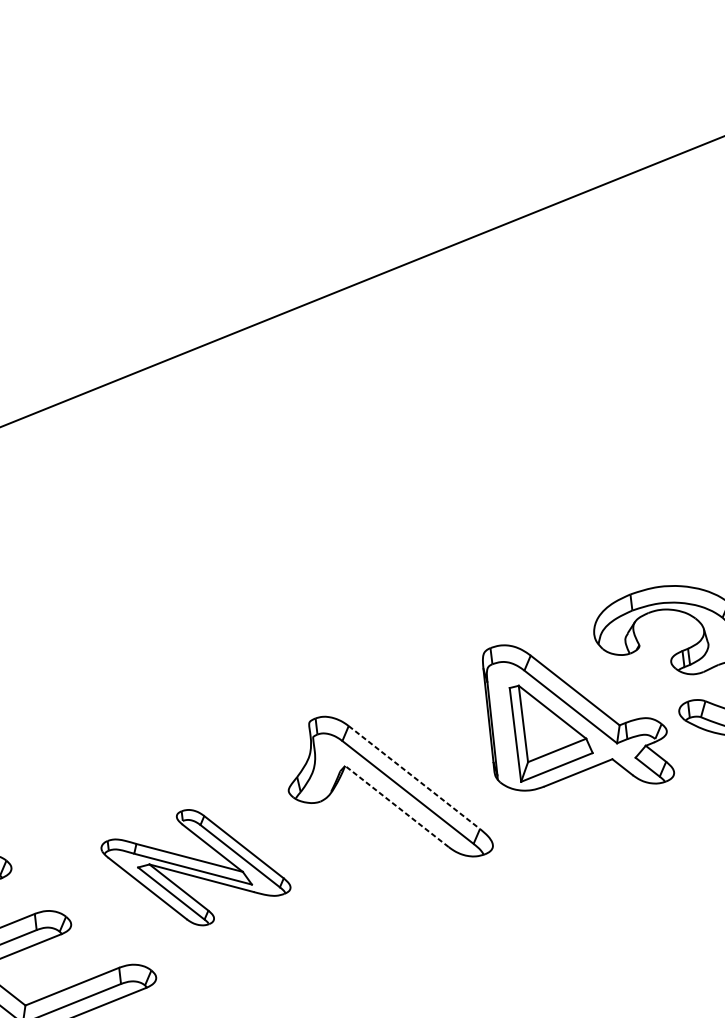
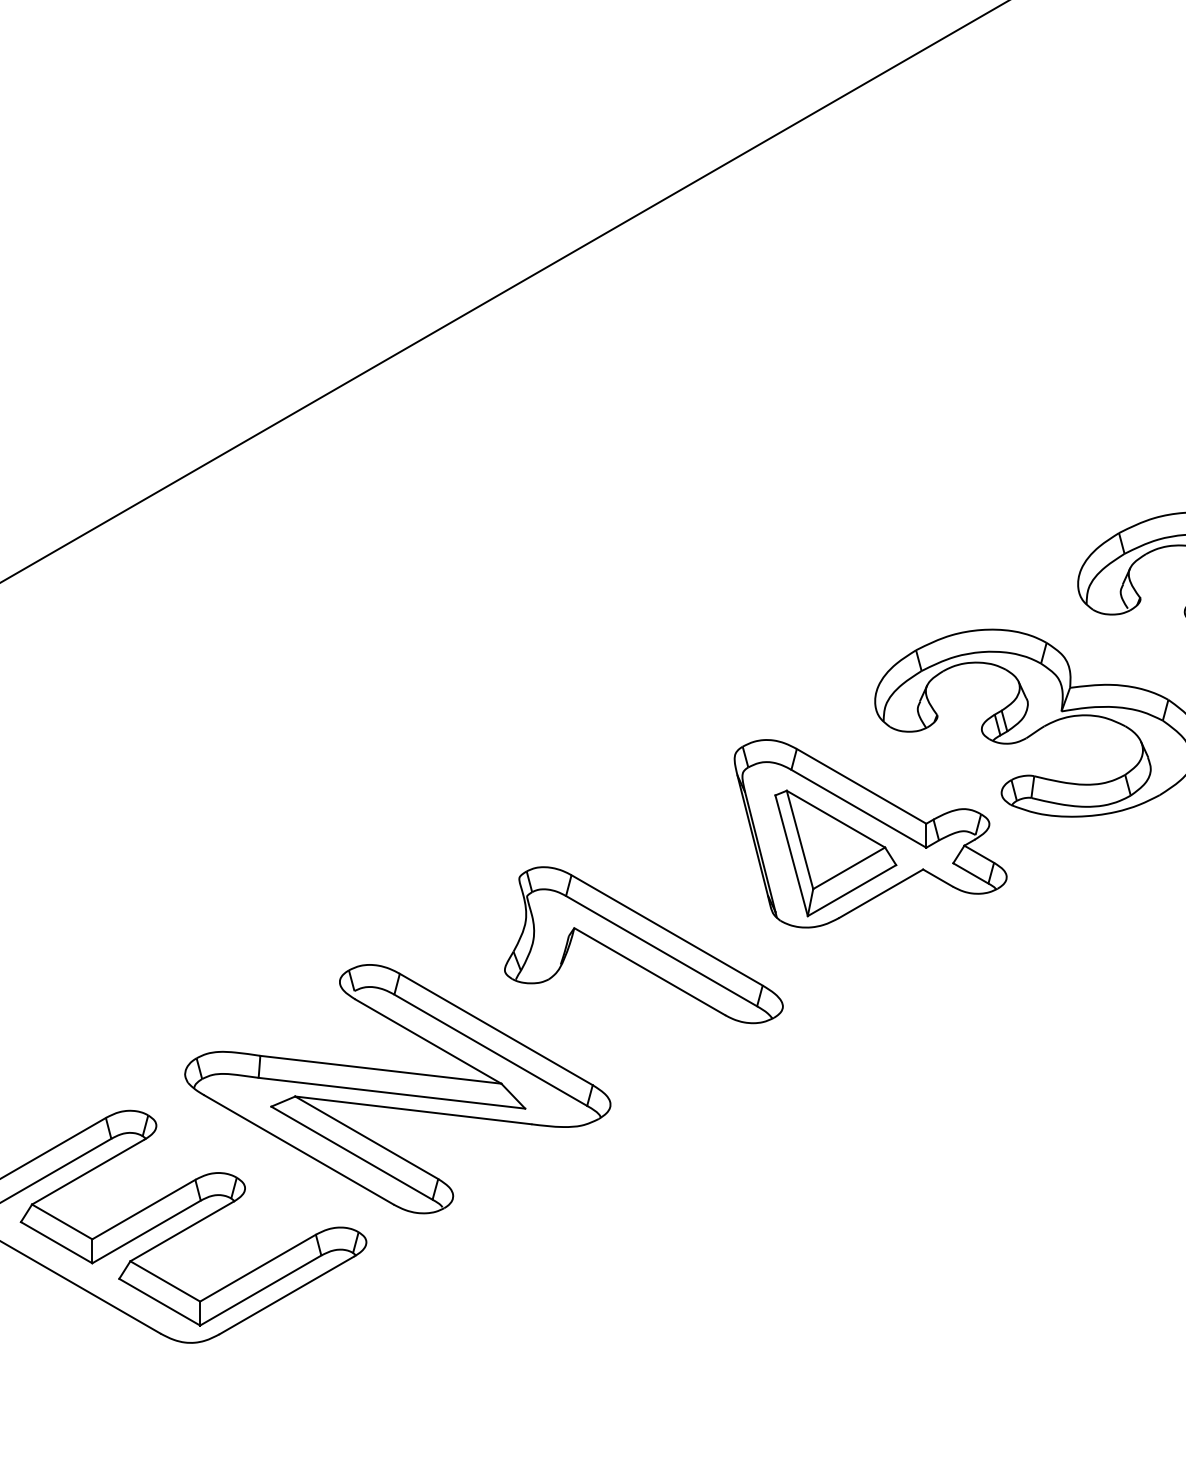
line: (414, 777) -> (667, 930), dashed -> solid
line: (396, 806) -> (649, 971), dashed -> solid
part: (195, 867) -> (397, 1089), size x1.67

